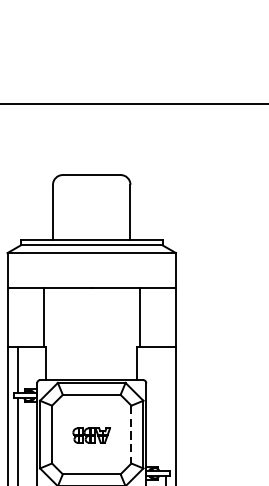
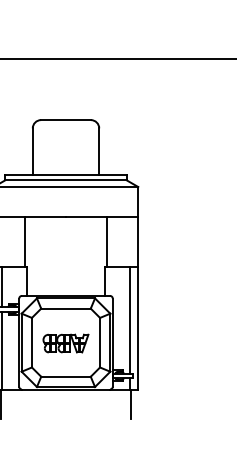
line: (165, 408) -> (129, 320), added
line: (131, 434) -> (100, 342), dashed -> solid
part: (91, 435) -> (65, 343), size x1.43

